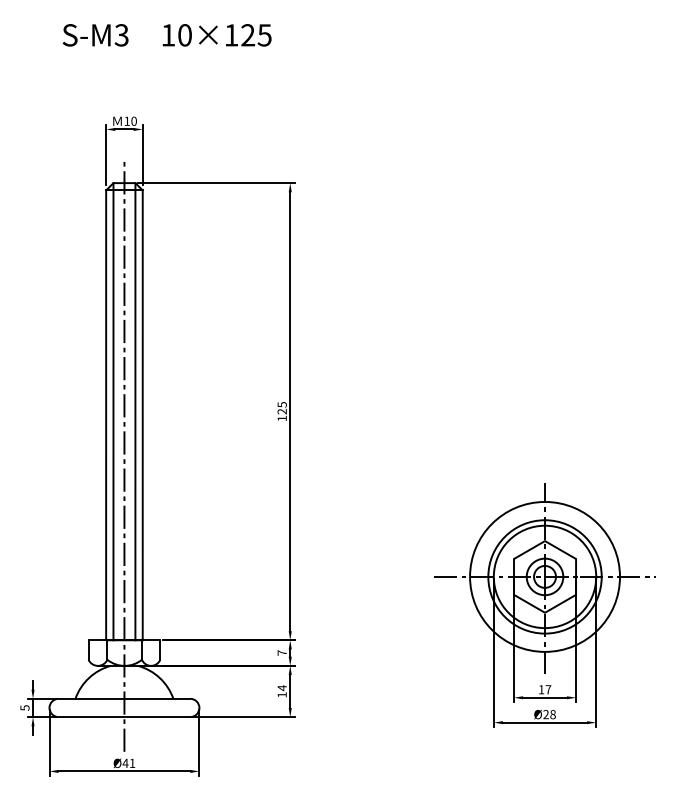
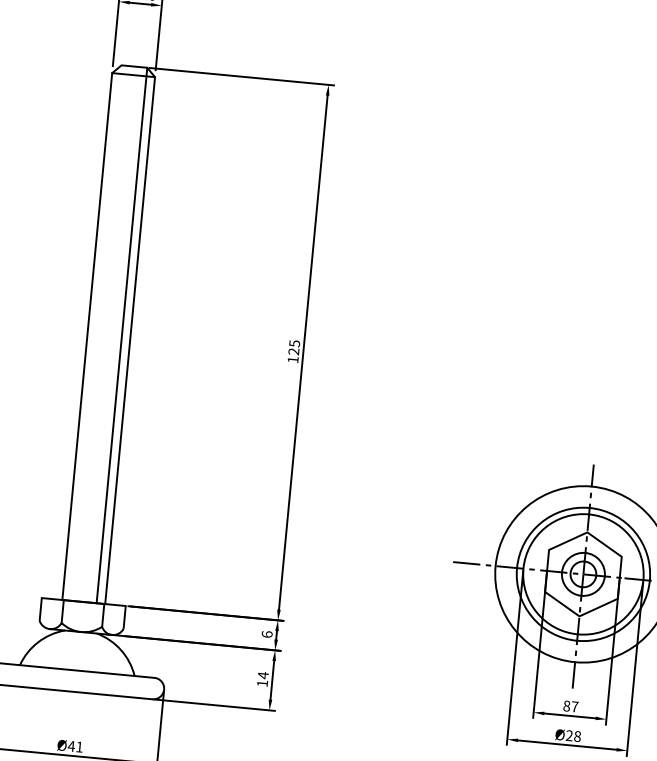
line: (113, 411) -> (96, 332), removed
line: (124, 456) -> (104, 386), removed
text: (281, 652) -> (266, 633), 7 -> 6
text: (541, 689) -> (566, 705), 17 -> 87

